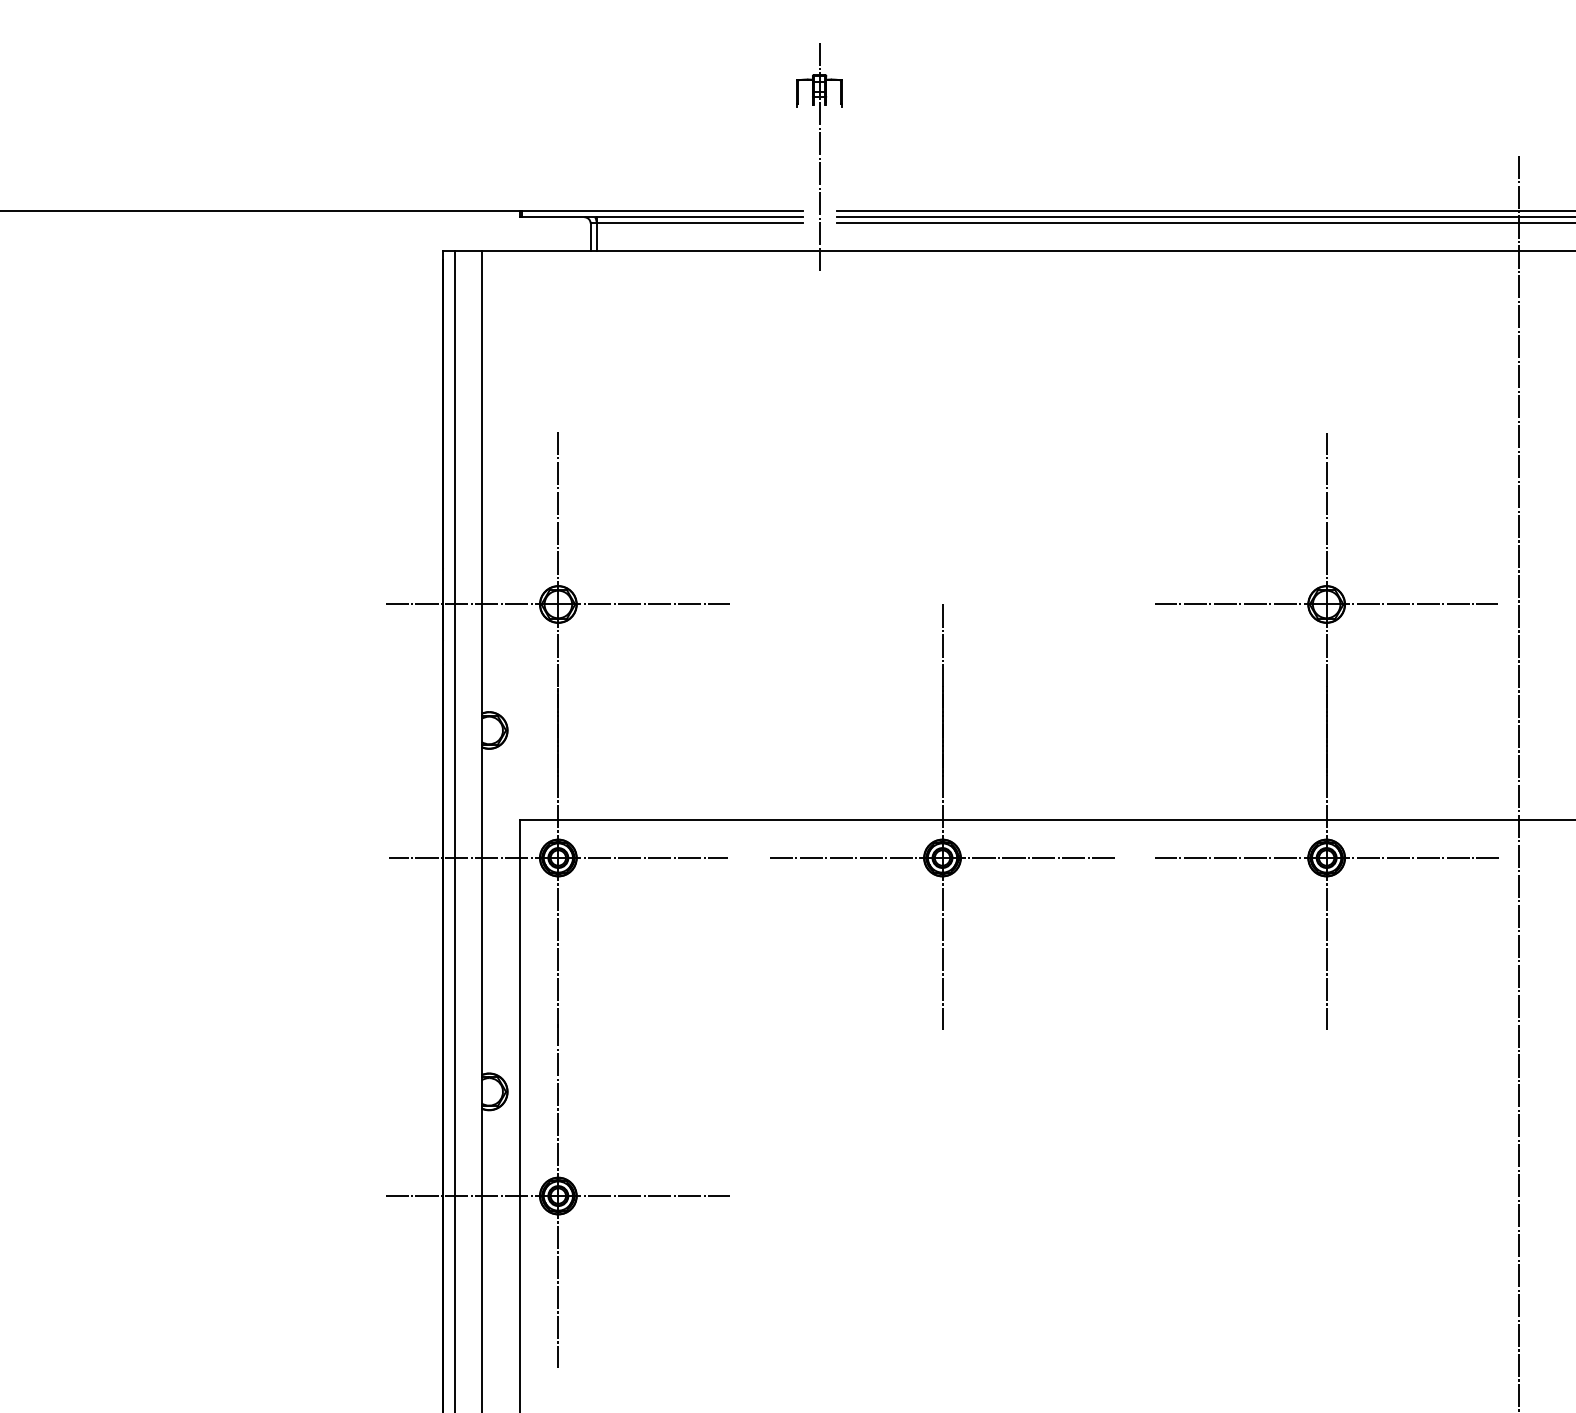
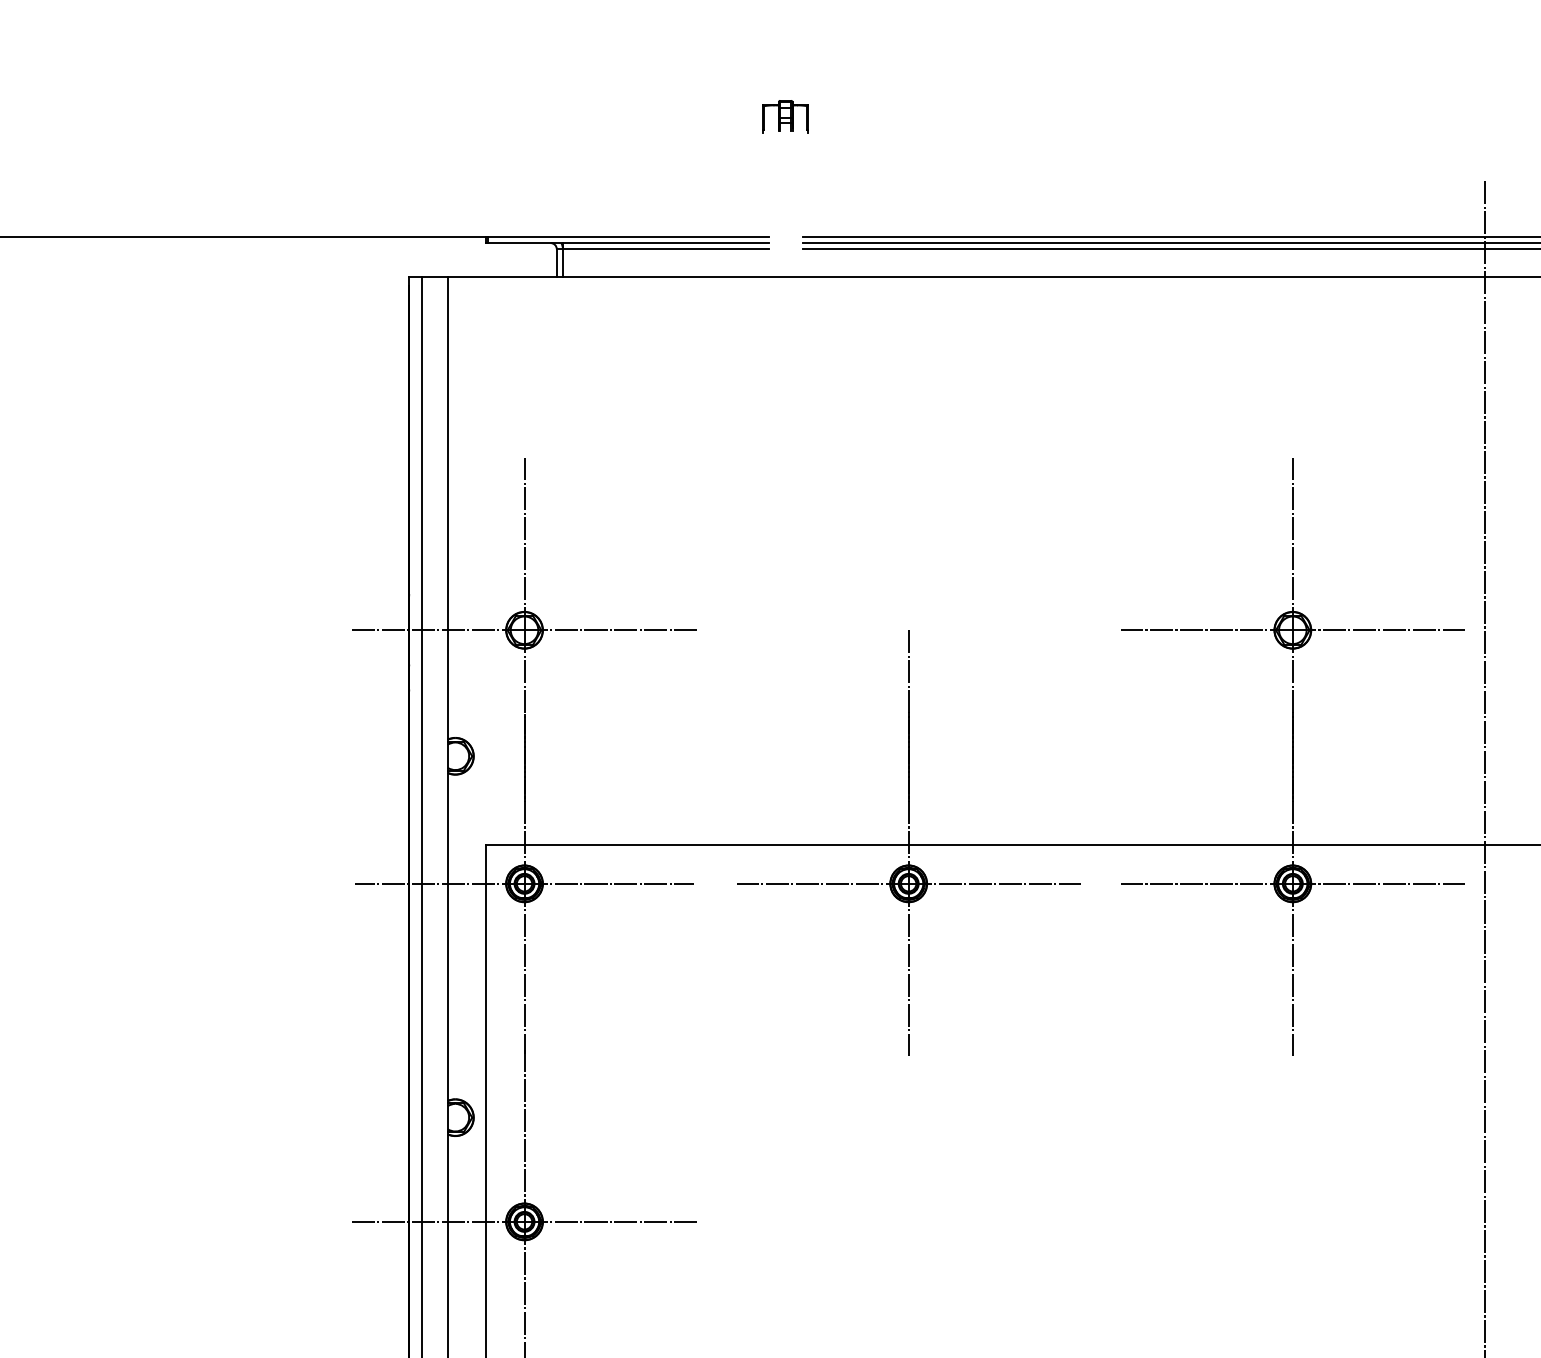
line: (819, 156) -> (785, 182), removed

